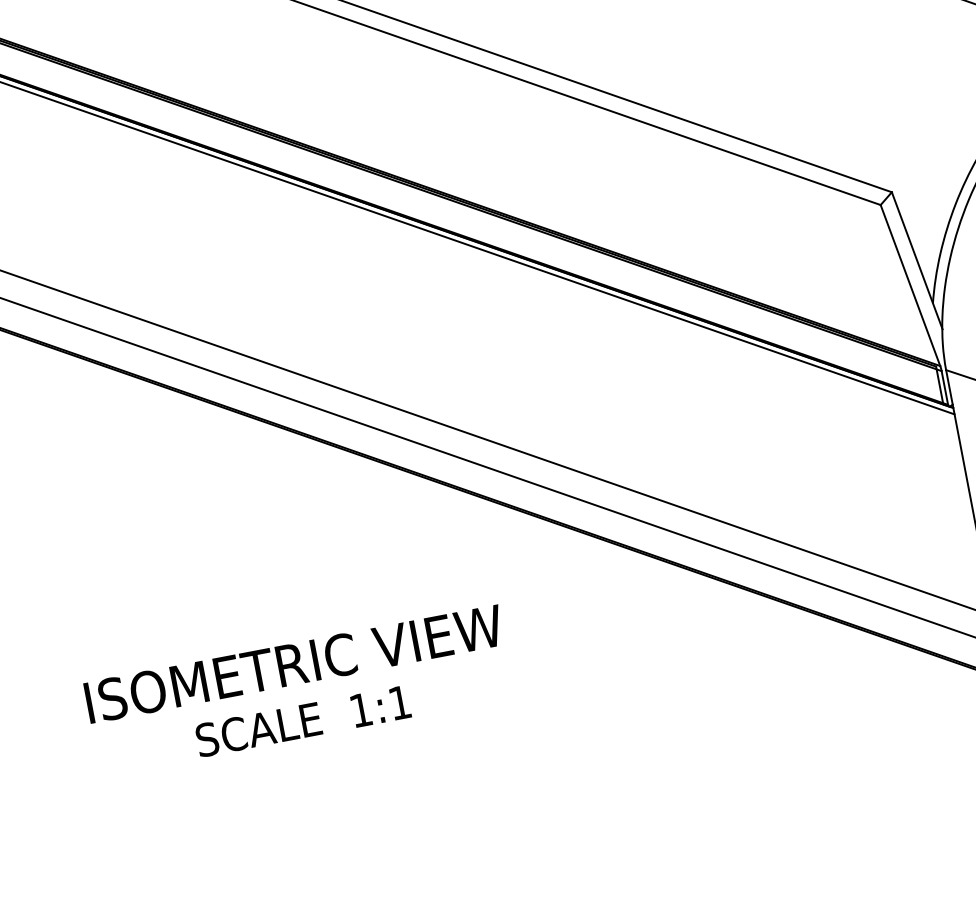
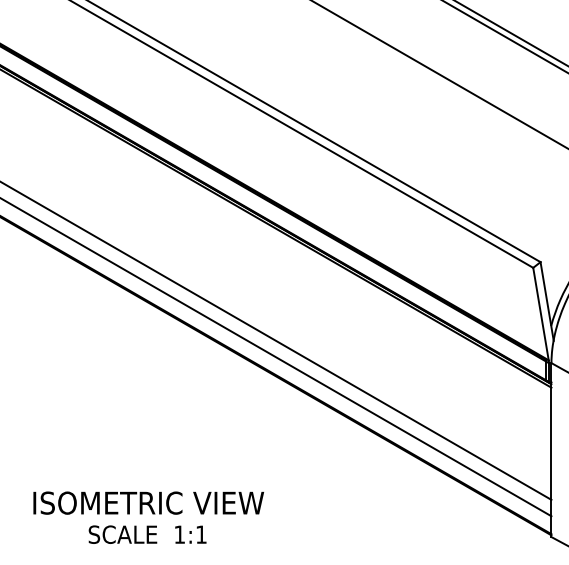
text: (298, 690) -> (148, 517), moved

